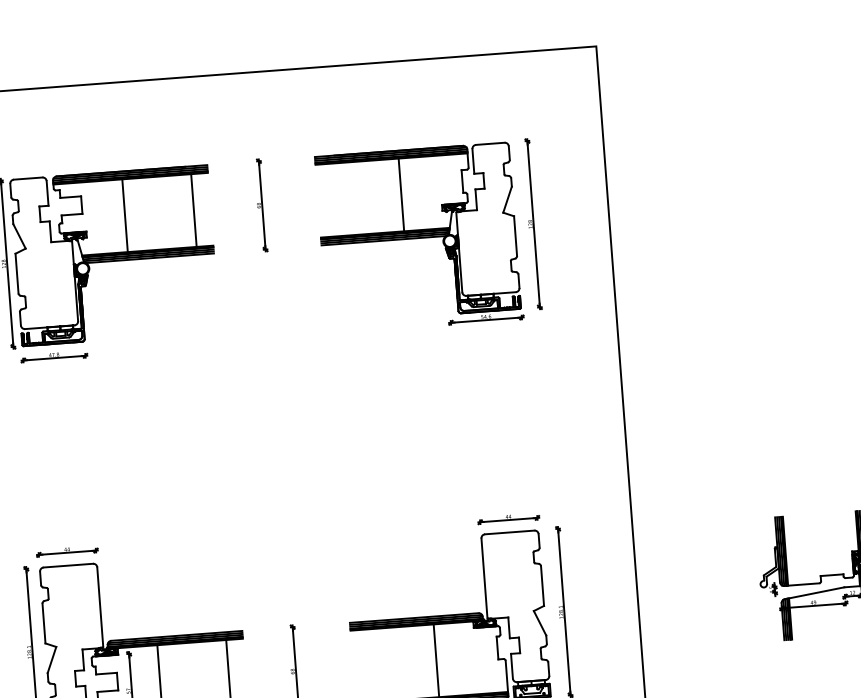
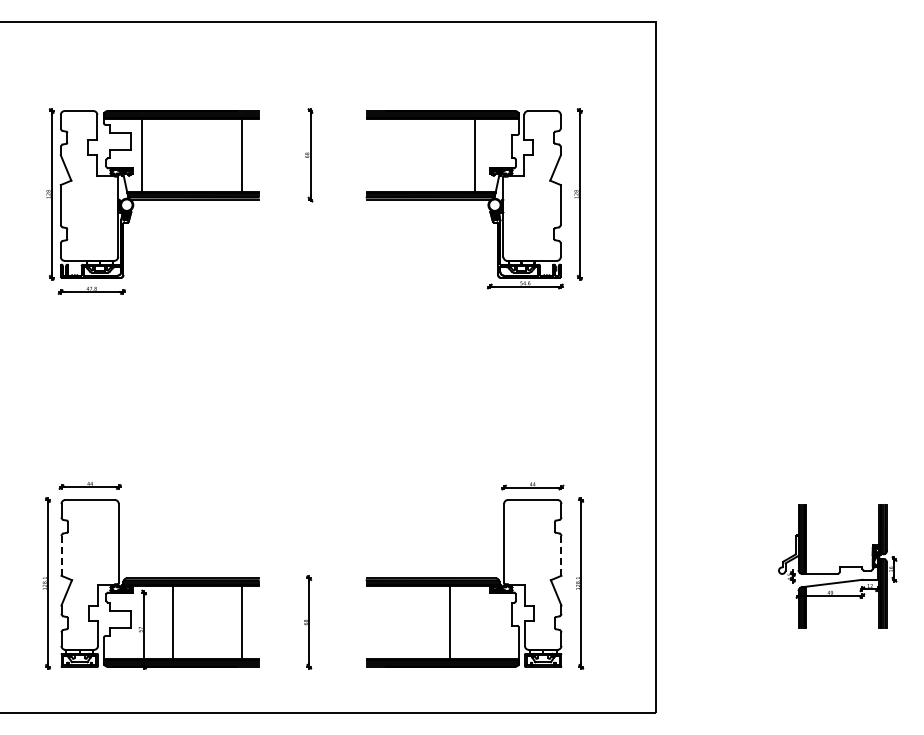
line: (401, 194) -> (475, 154), moved
line: (124, 214) -> (141, 154), moved
line: (542, 585) -> (561, 555), solid -> dashed
line: (43, 623) -> (61, 555), solid -> dashed

